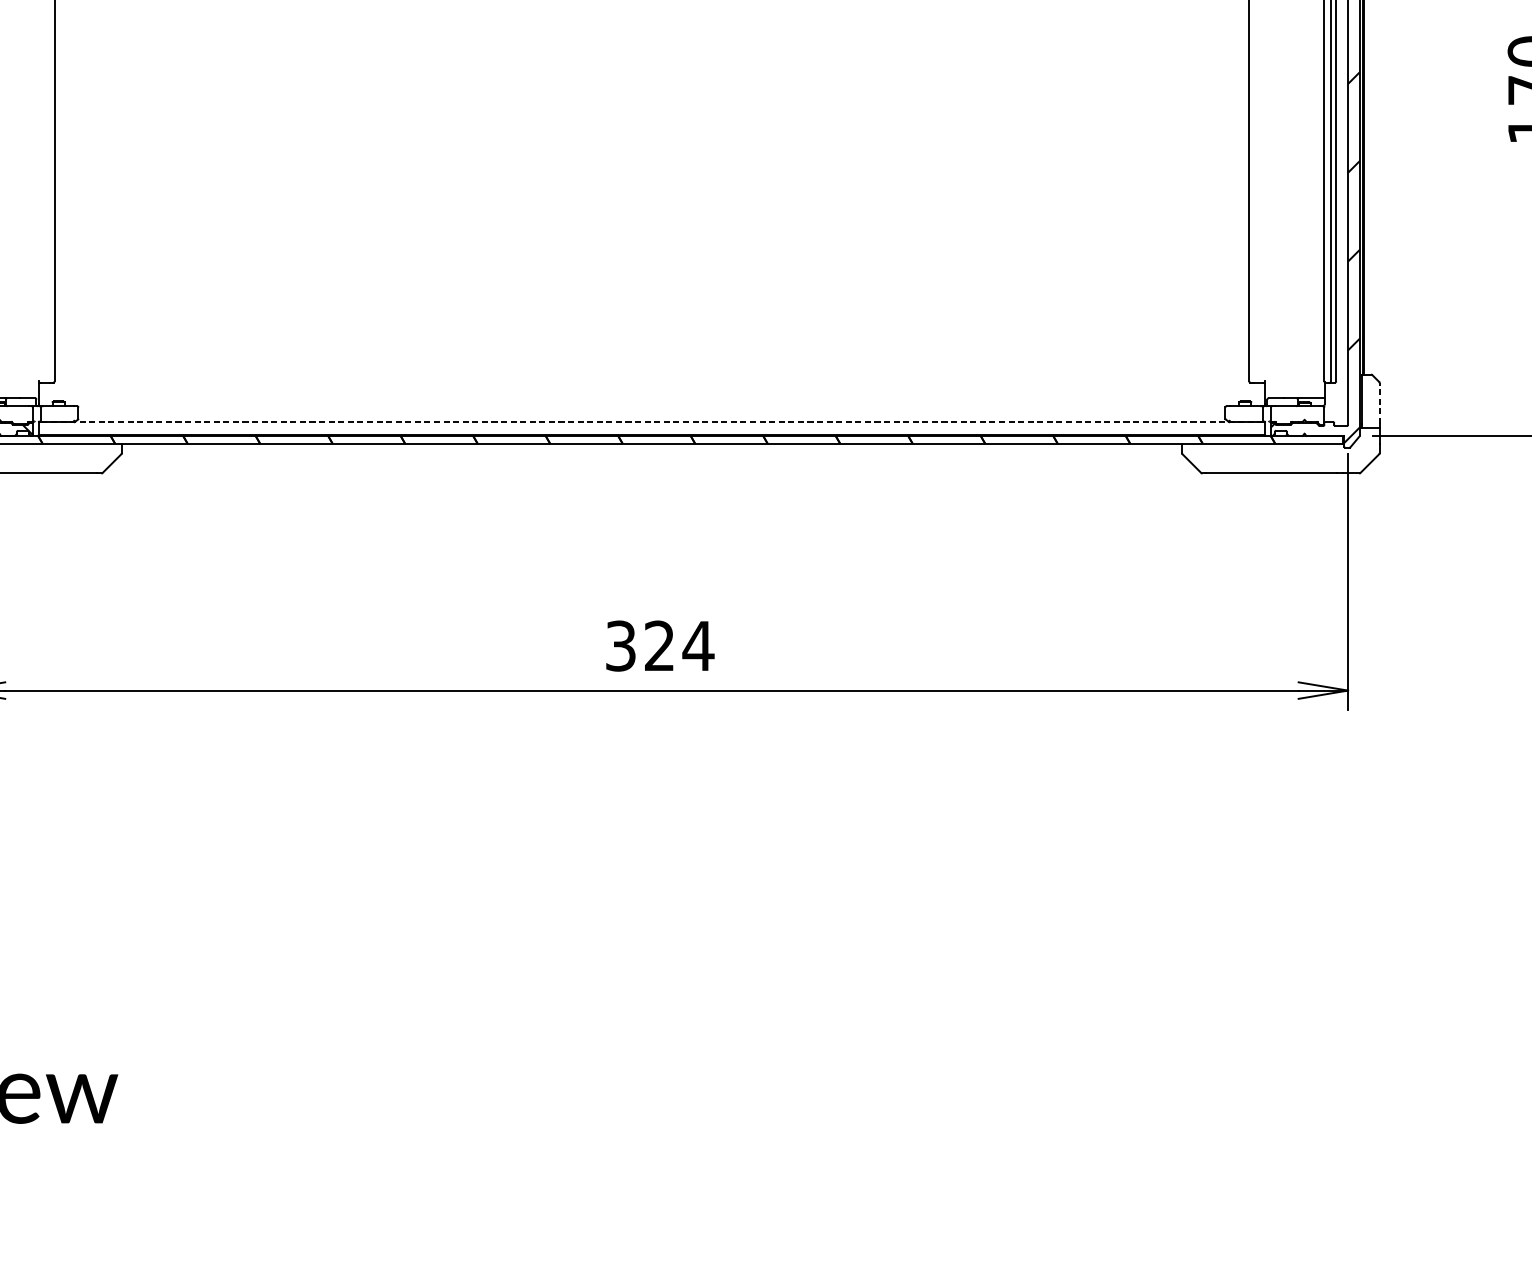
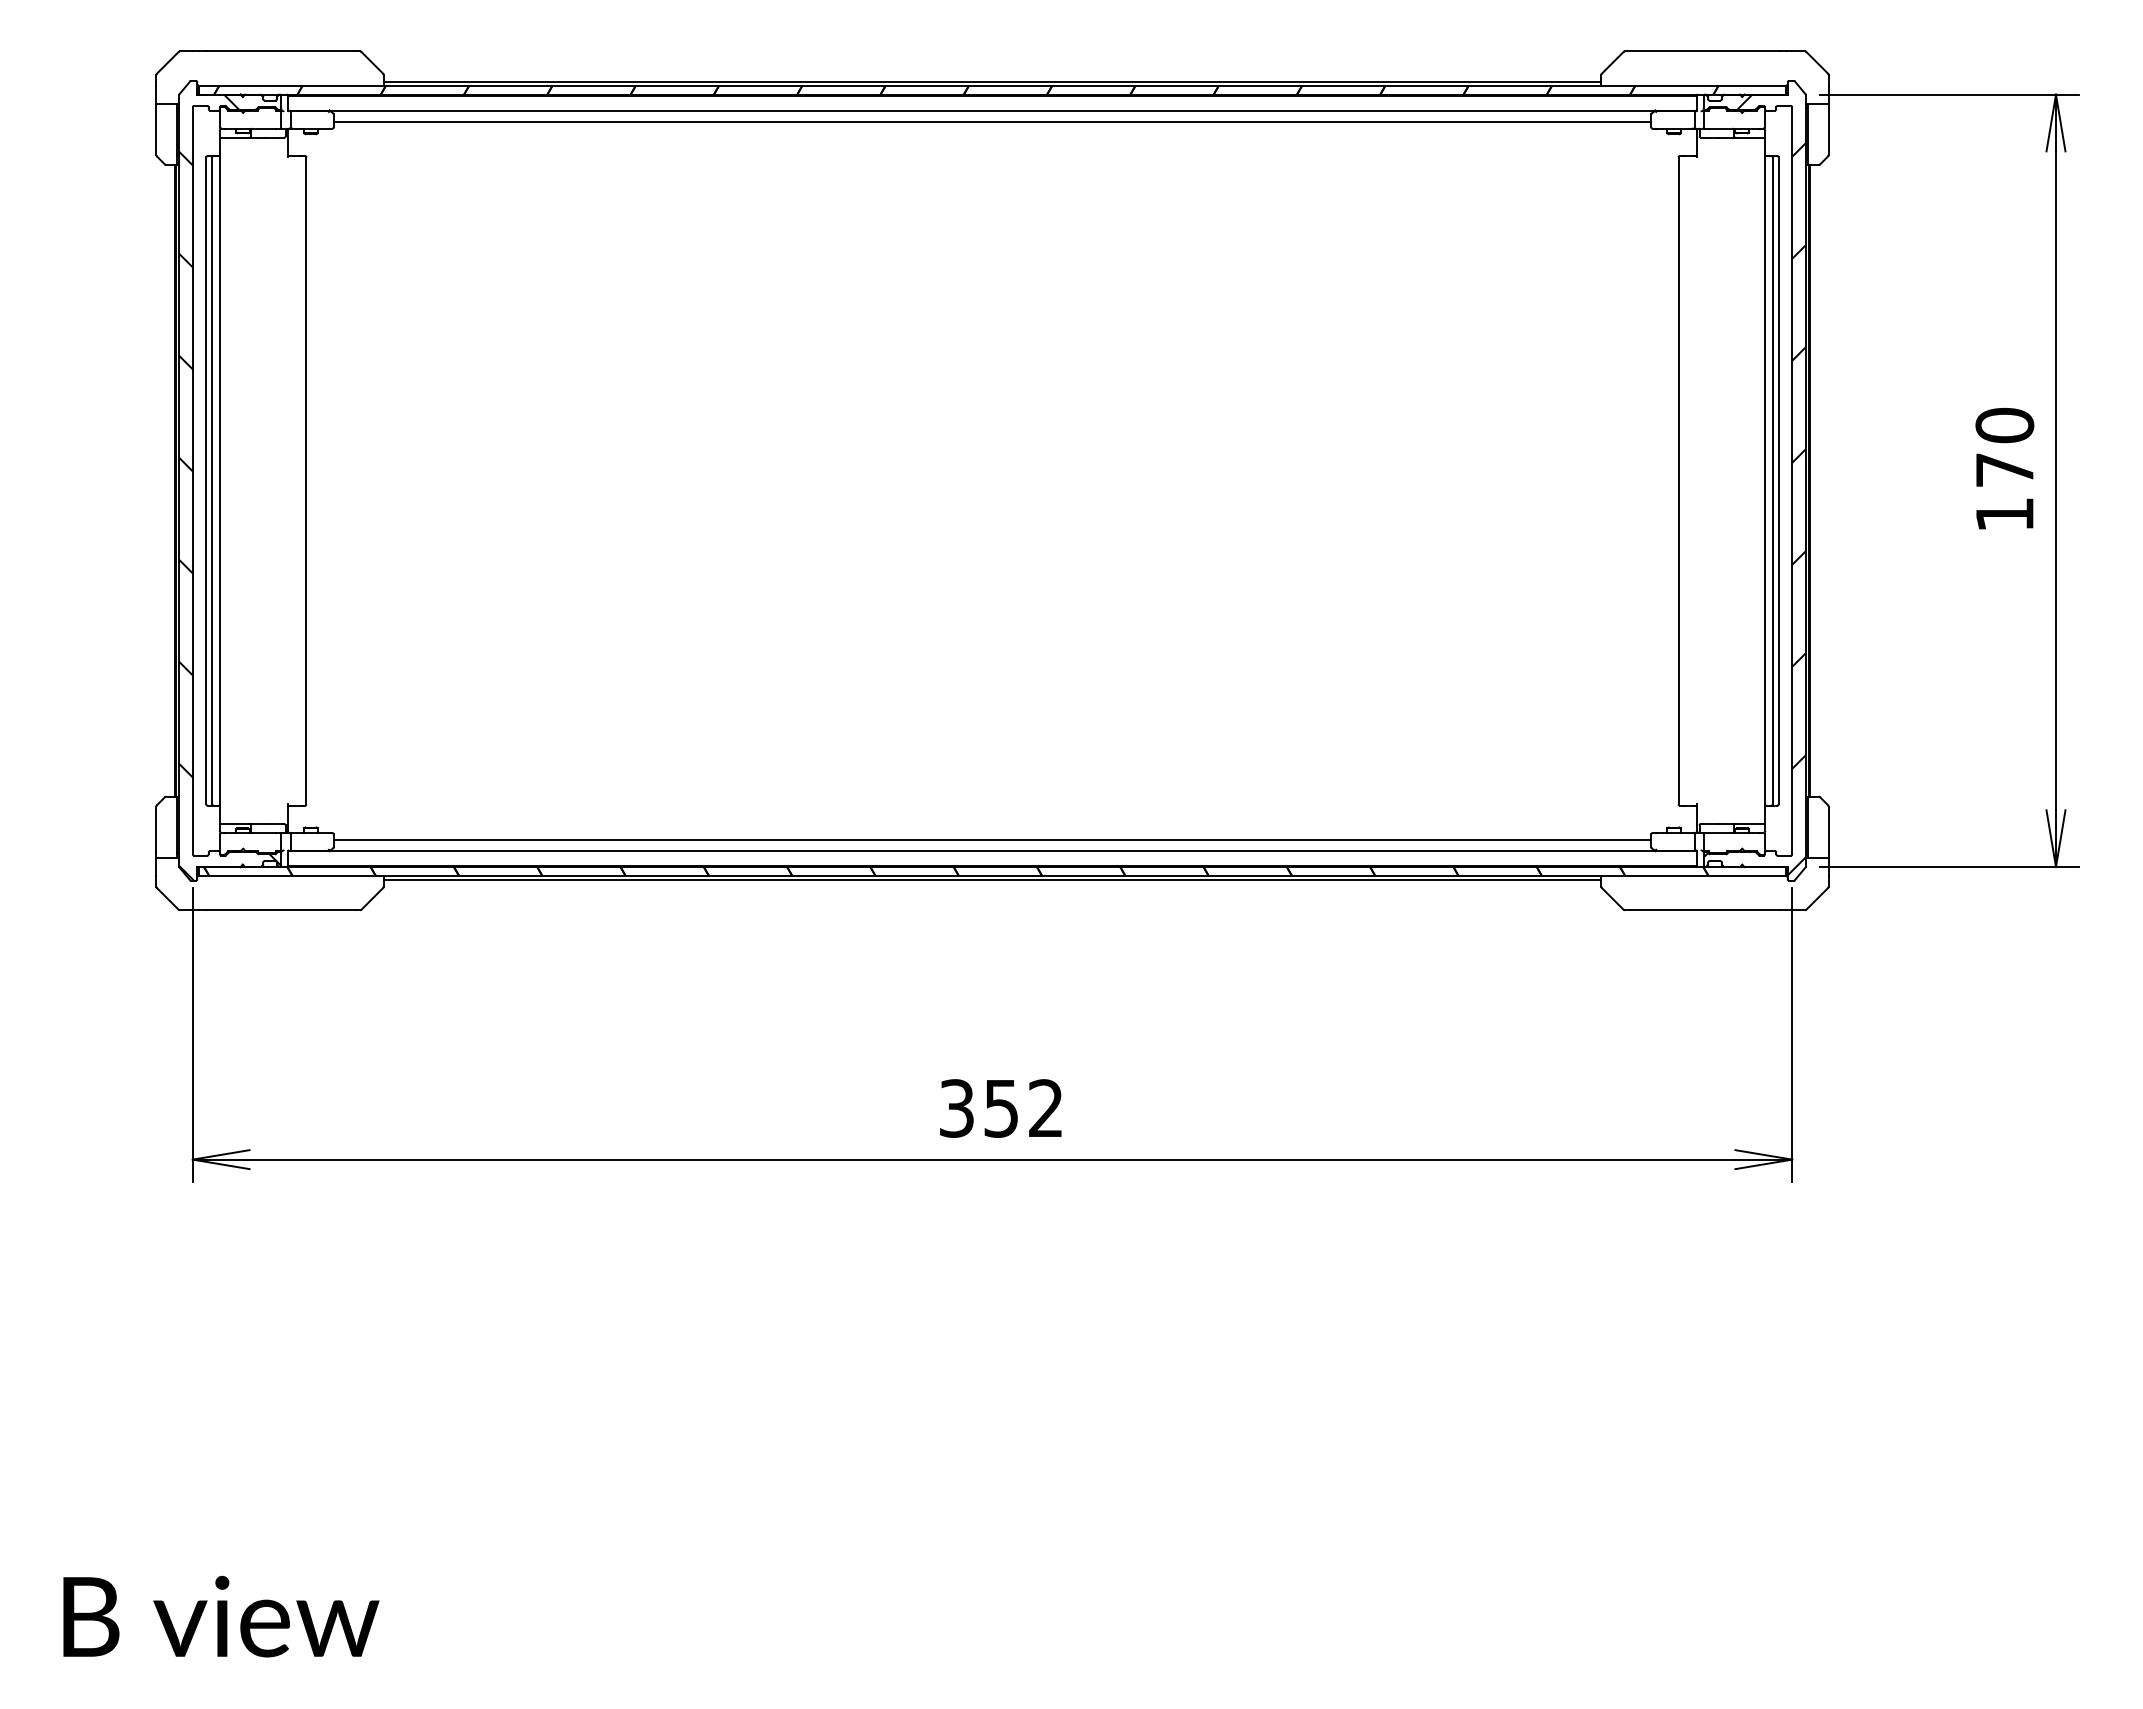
line: (1379, 403) -> (1828, 829), dashed -> solid
line: (651, 411) -> (992, 839), added
line: (651, 422) -> (992, 851), dashed -> solid
line: (651, 446) -> (992, 879), added
text: (679, 646) -> (1024, 1108), 324 -> 352

